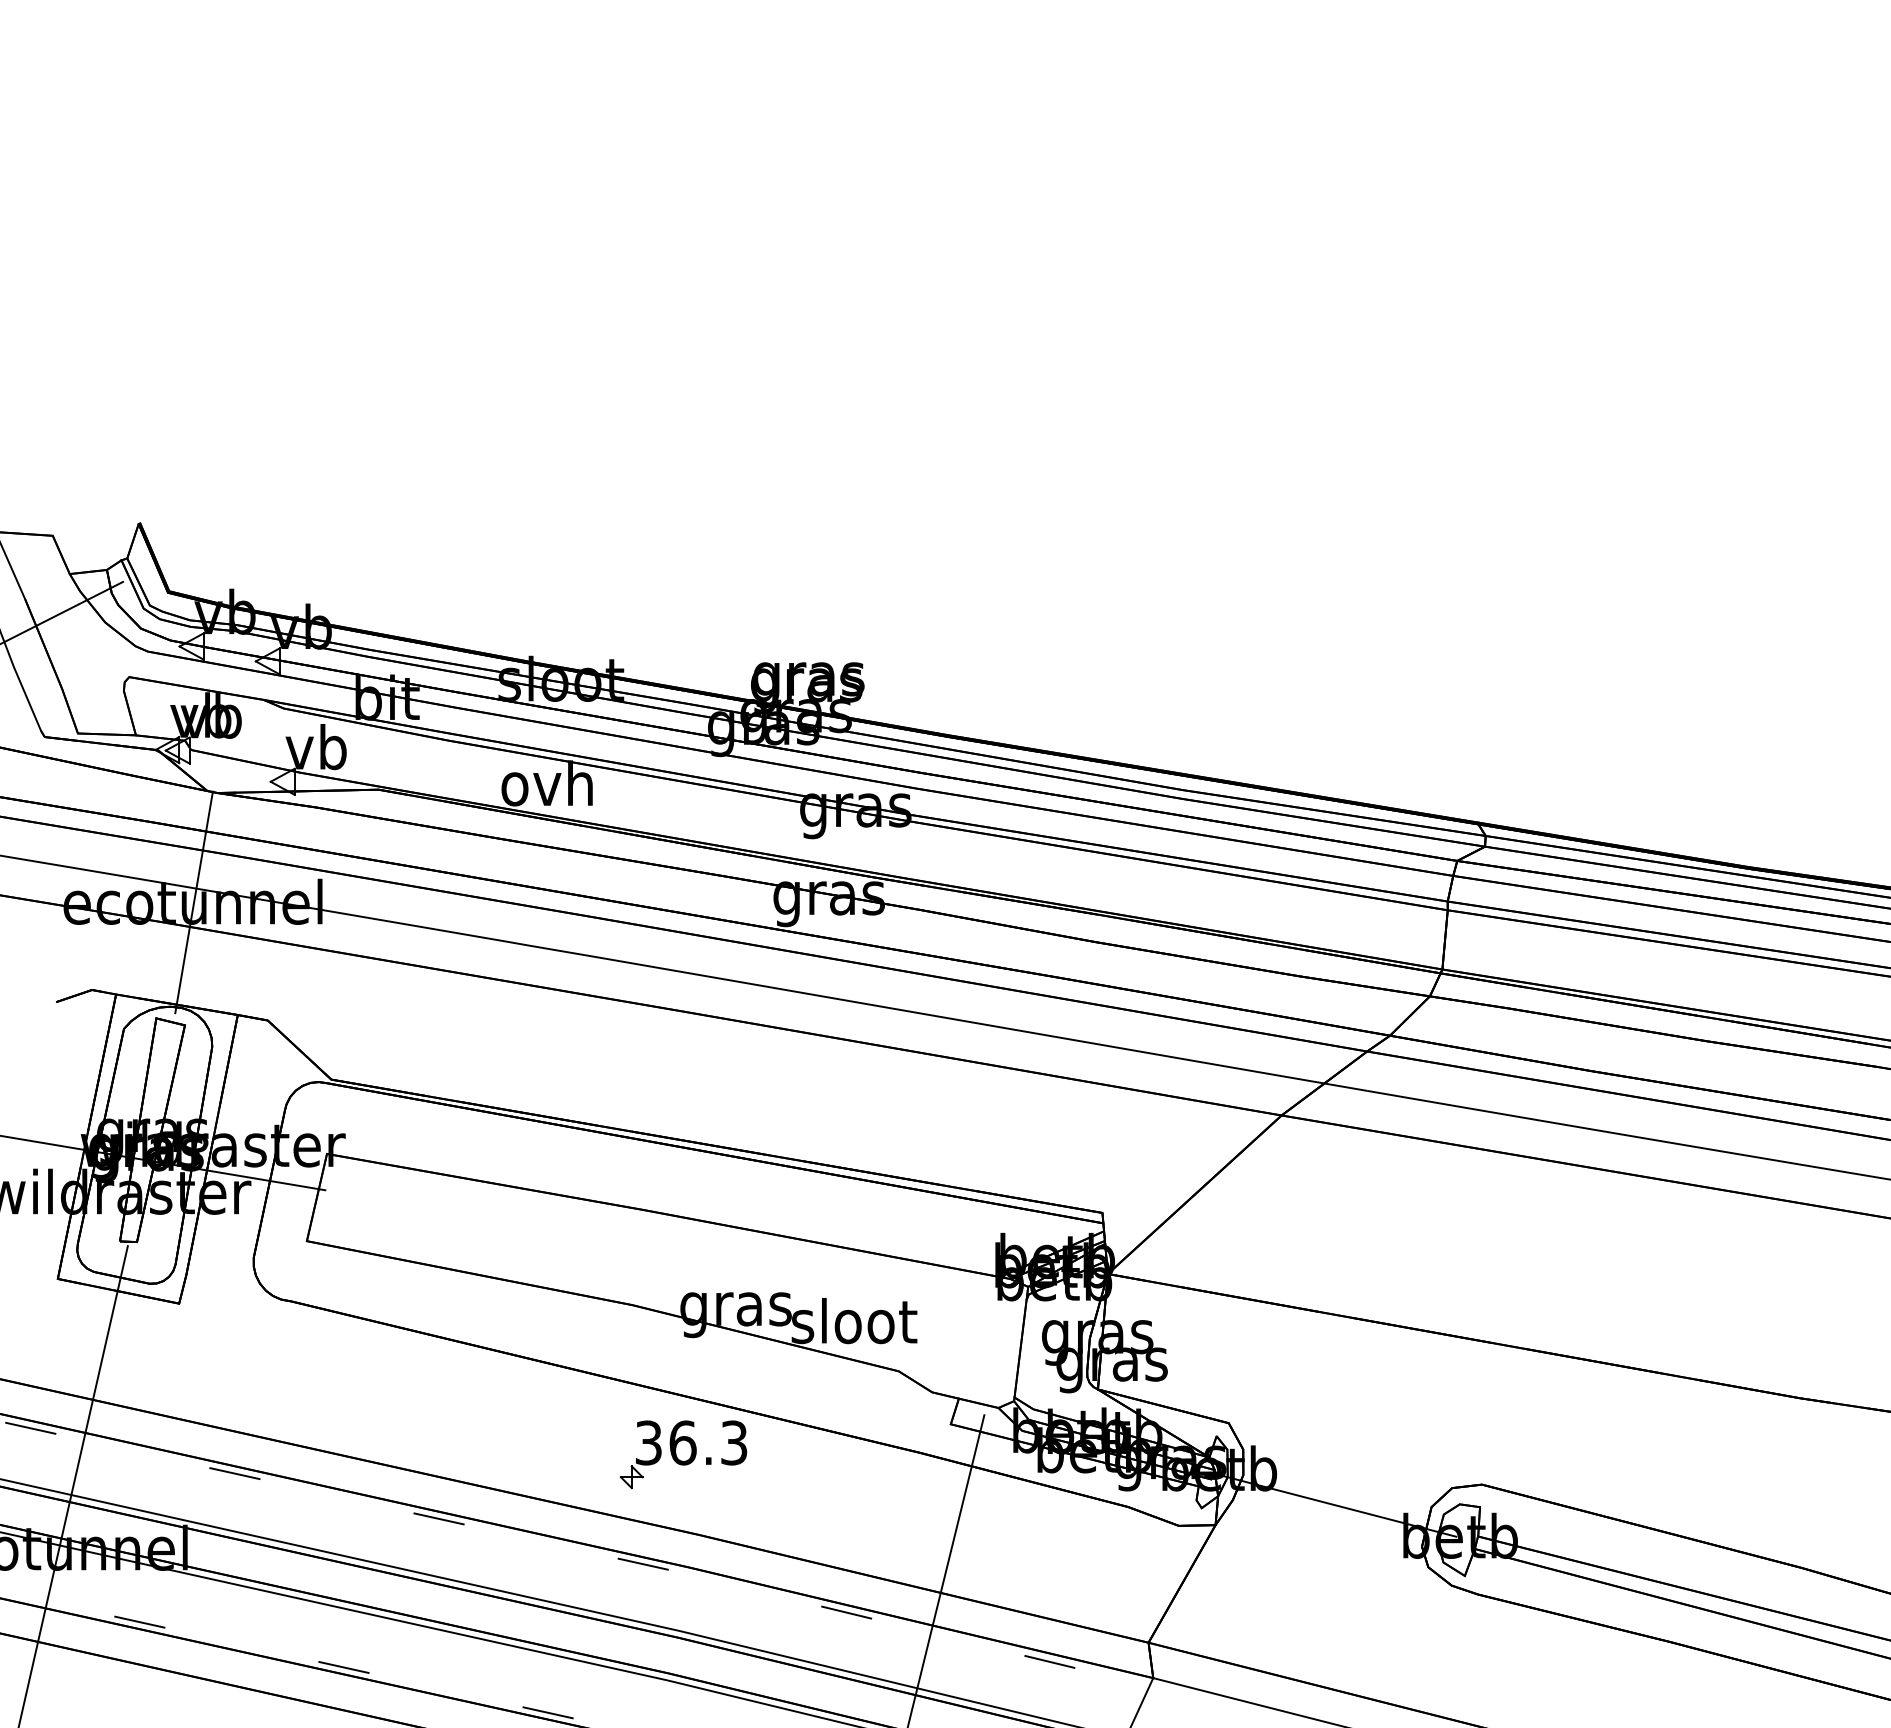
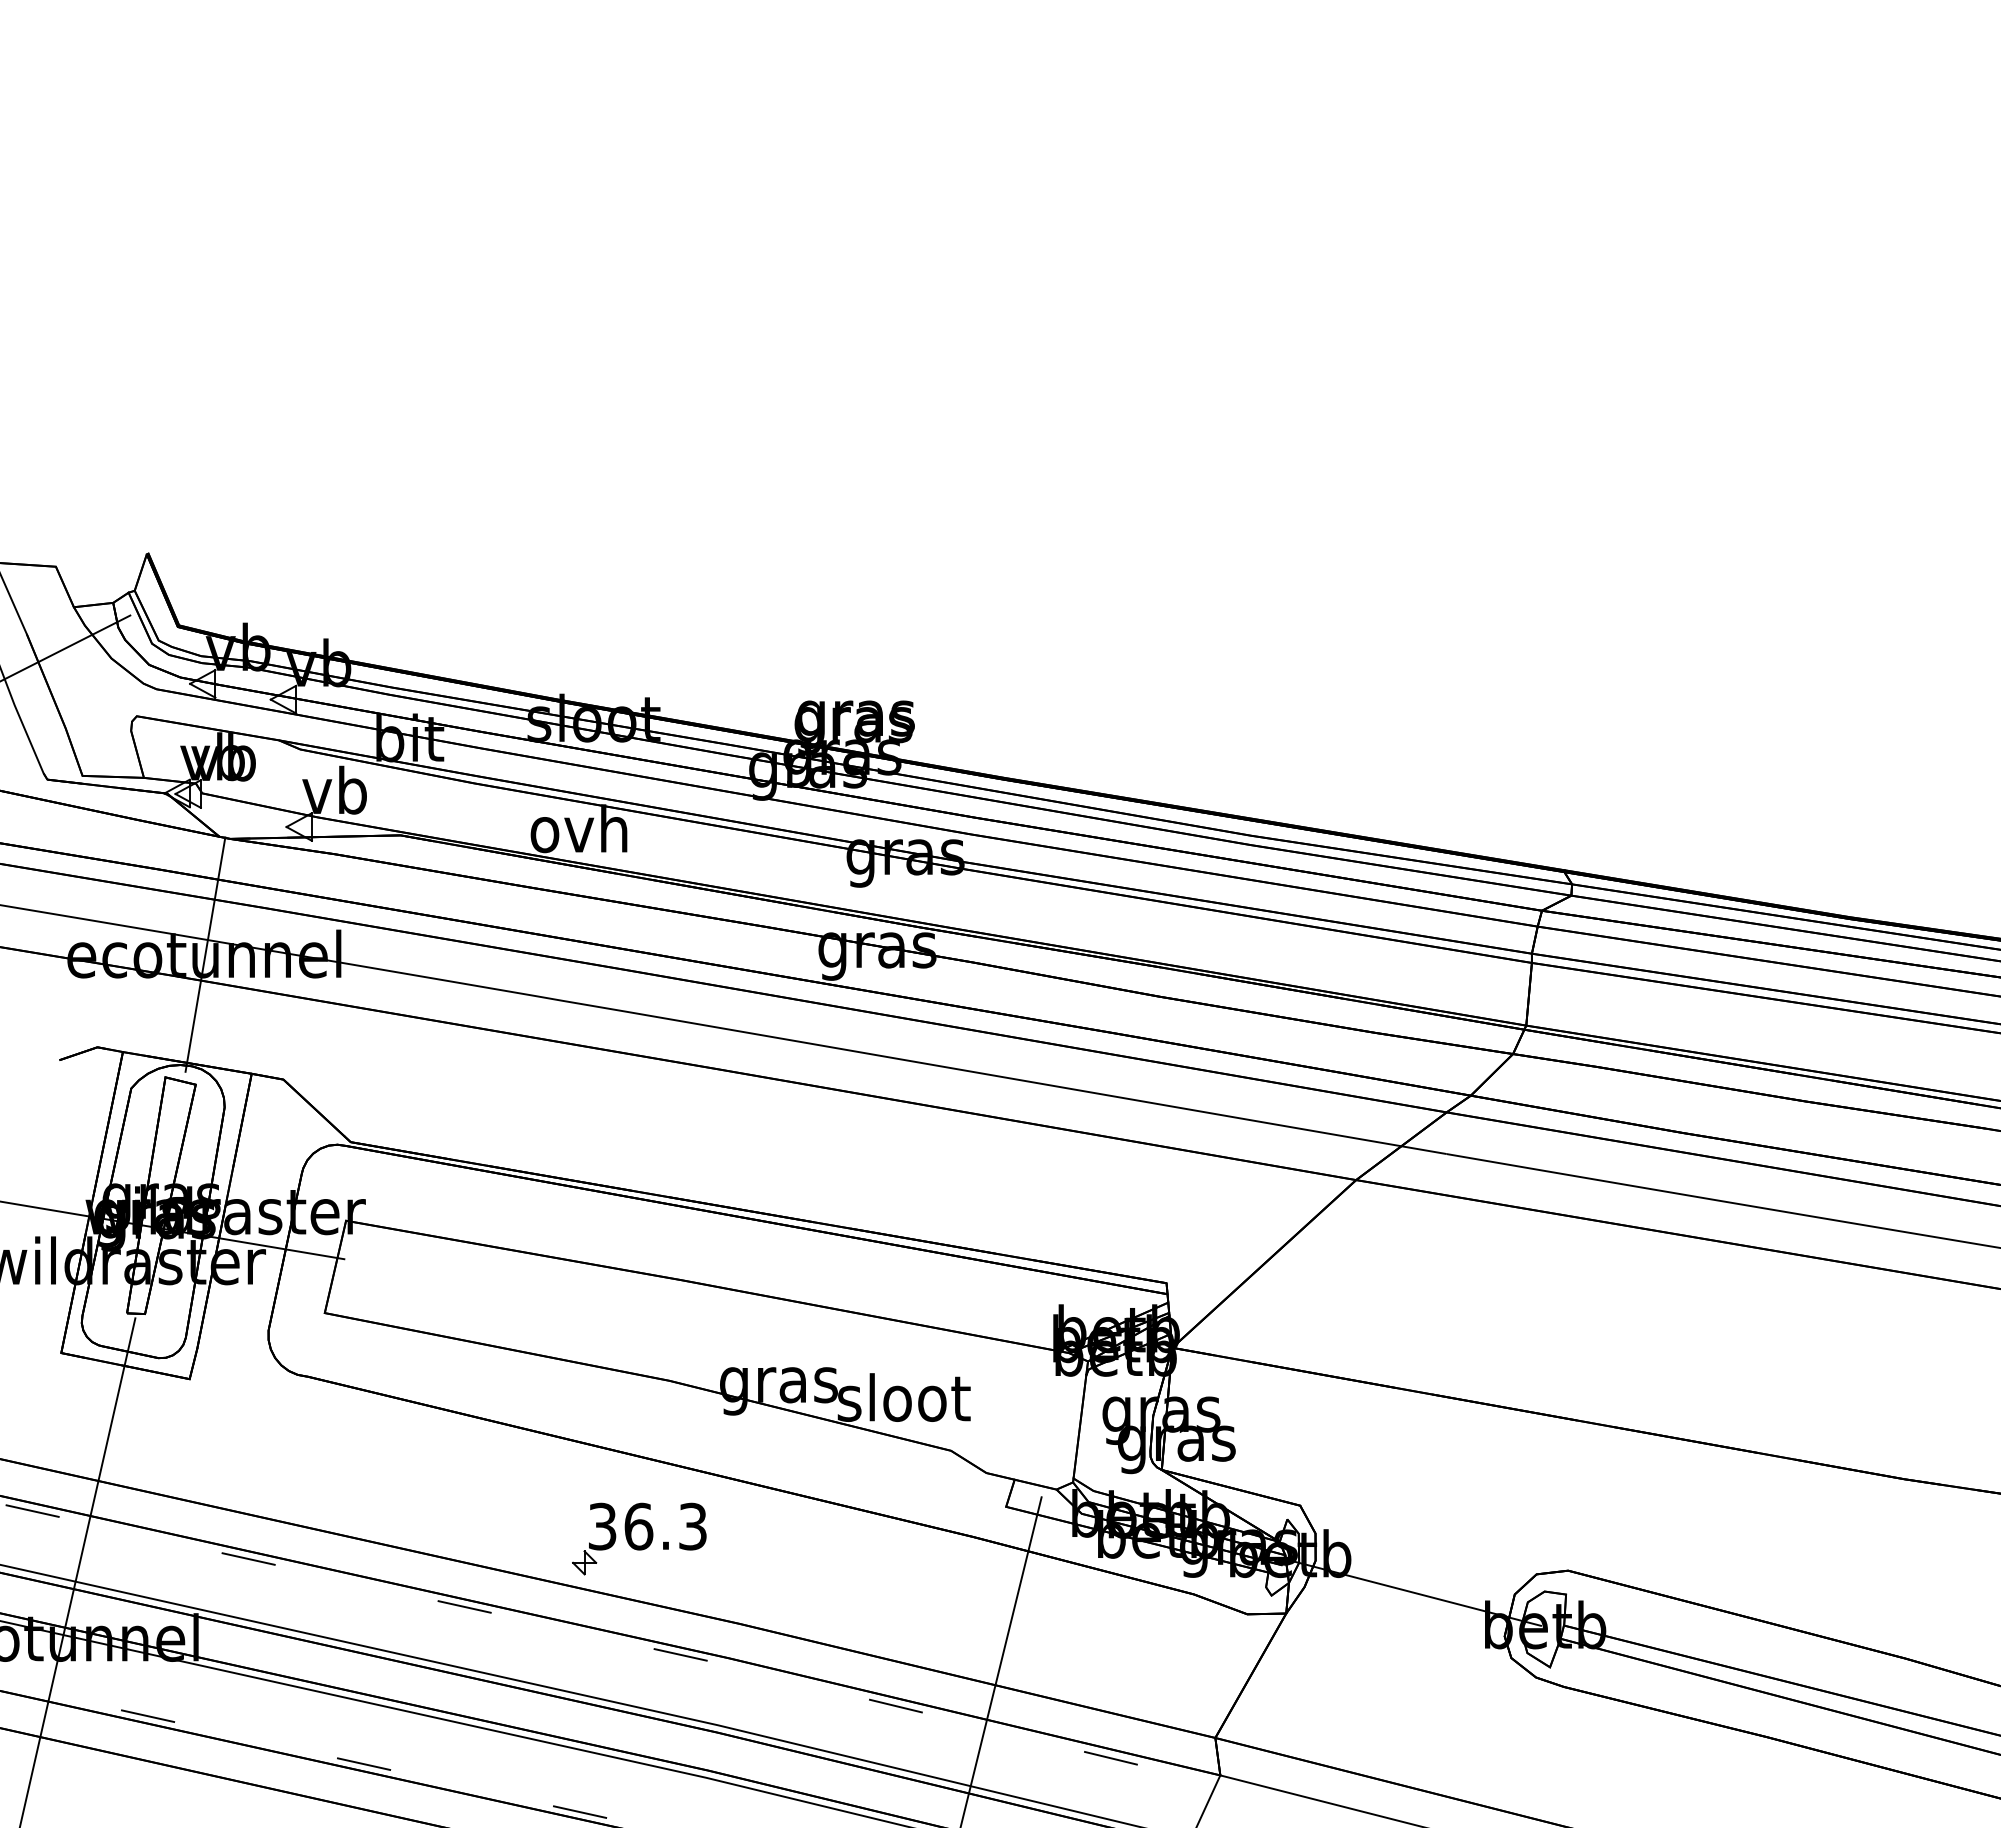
part: (683, 1454) -> (639, 1538), moved

